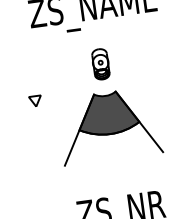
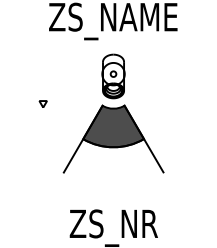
part: (100, 64) -> (113, 76), size x1.43
part: (34, 100) -> (42, 103), size x0.62

